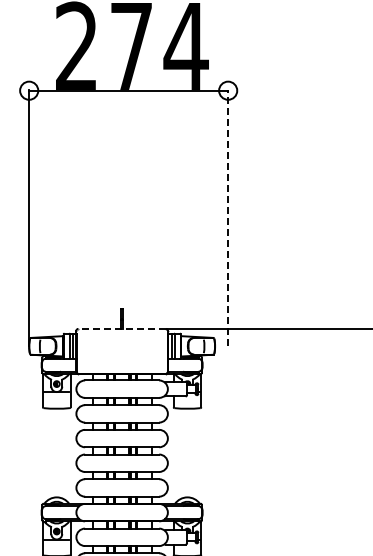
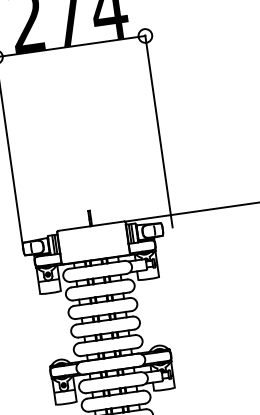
line: (228, 217) -> (159, 131), dashed -> solid
line: (122, 328) -> (91, 225), dashed -> solid

